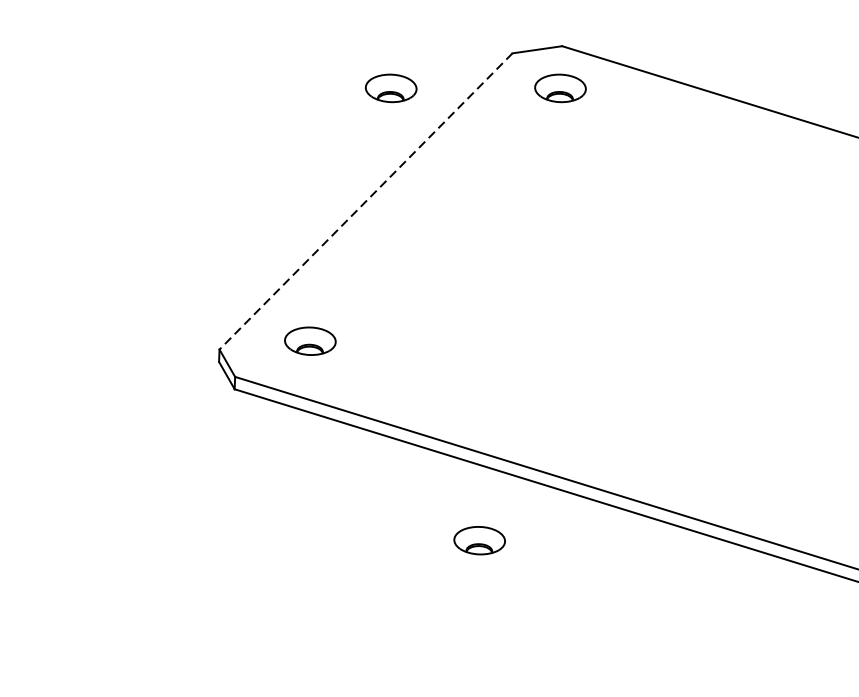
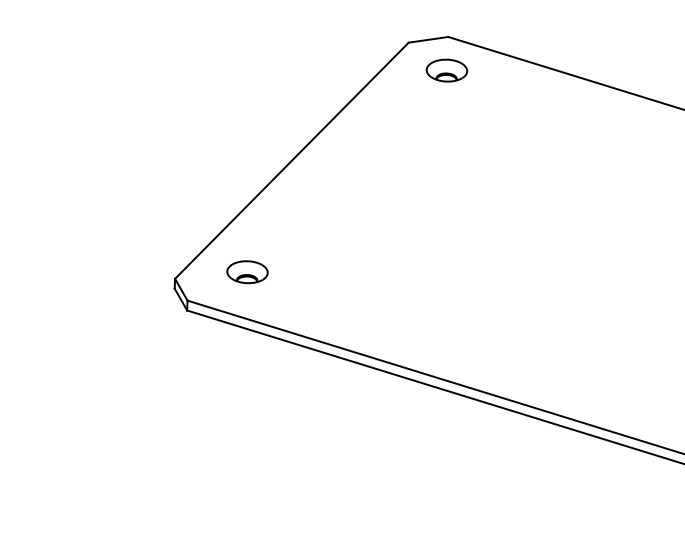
part: (390, 88) -> (311, 70), removed
line: (365, 202) -> (291, 161), dashed -> solid
part: (479, 541) -> (382, 431), removed

